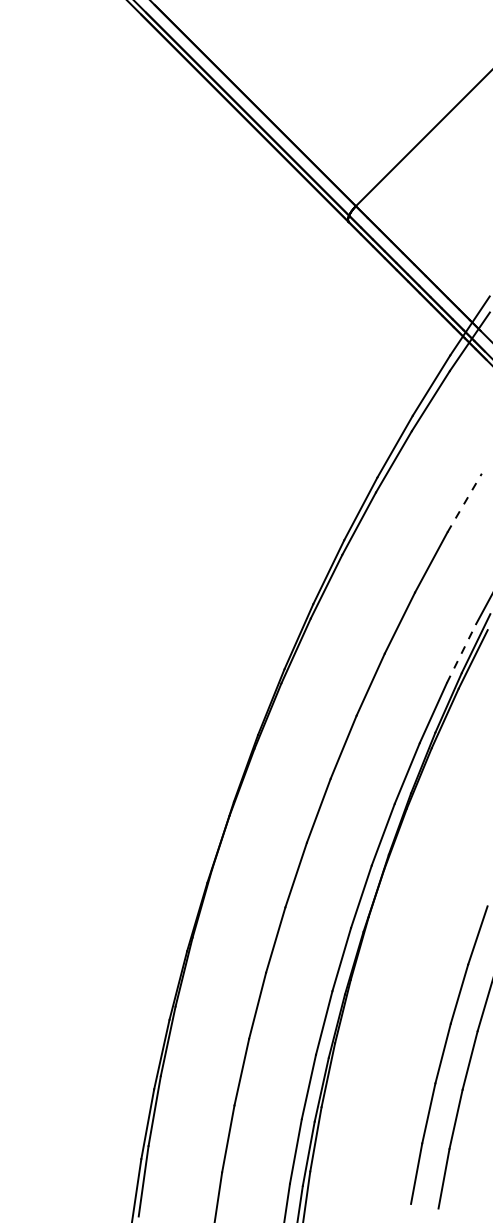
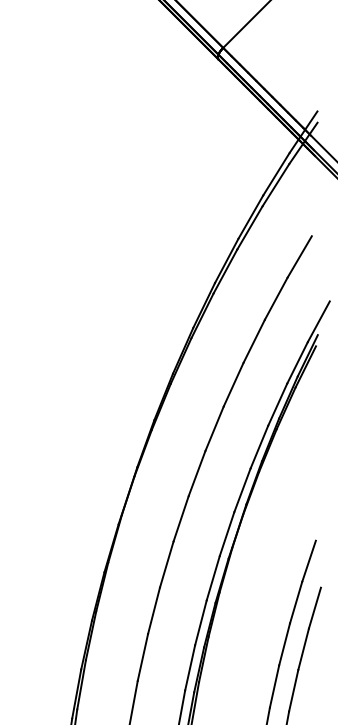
line: (464, 502) -> (299, 256), dashed -> solid
line: (461, 653) -> (297, 362), dashed -> solid

